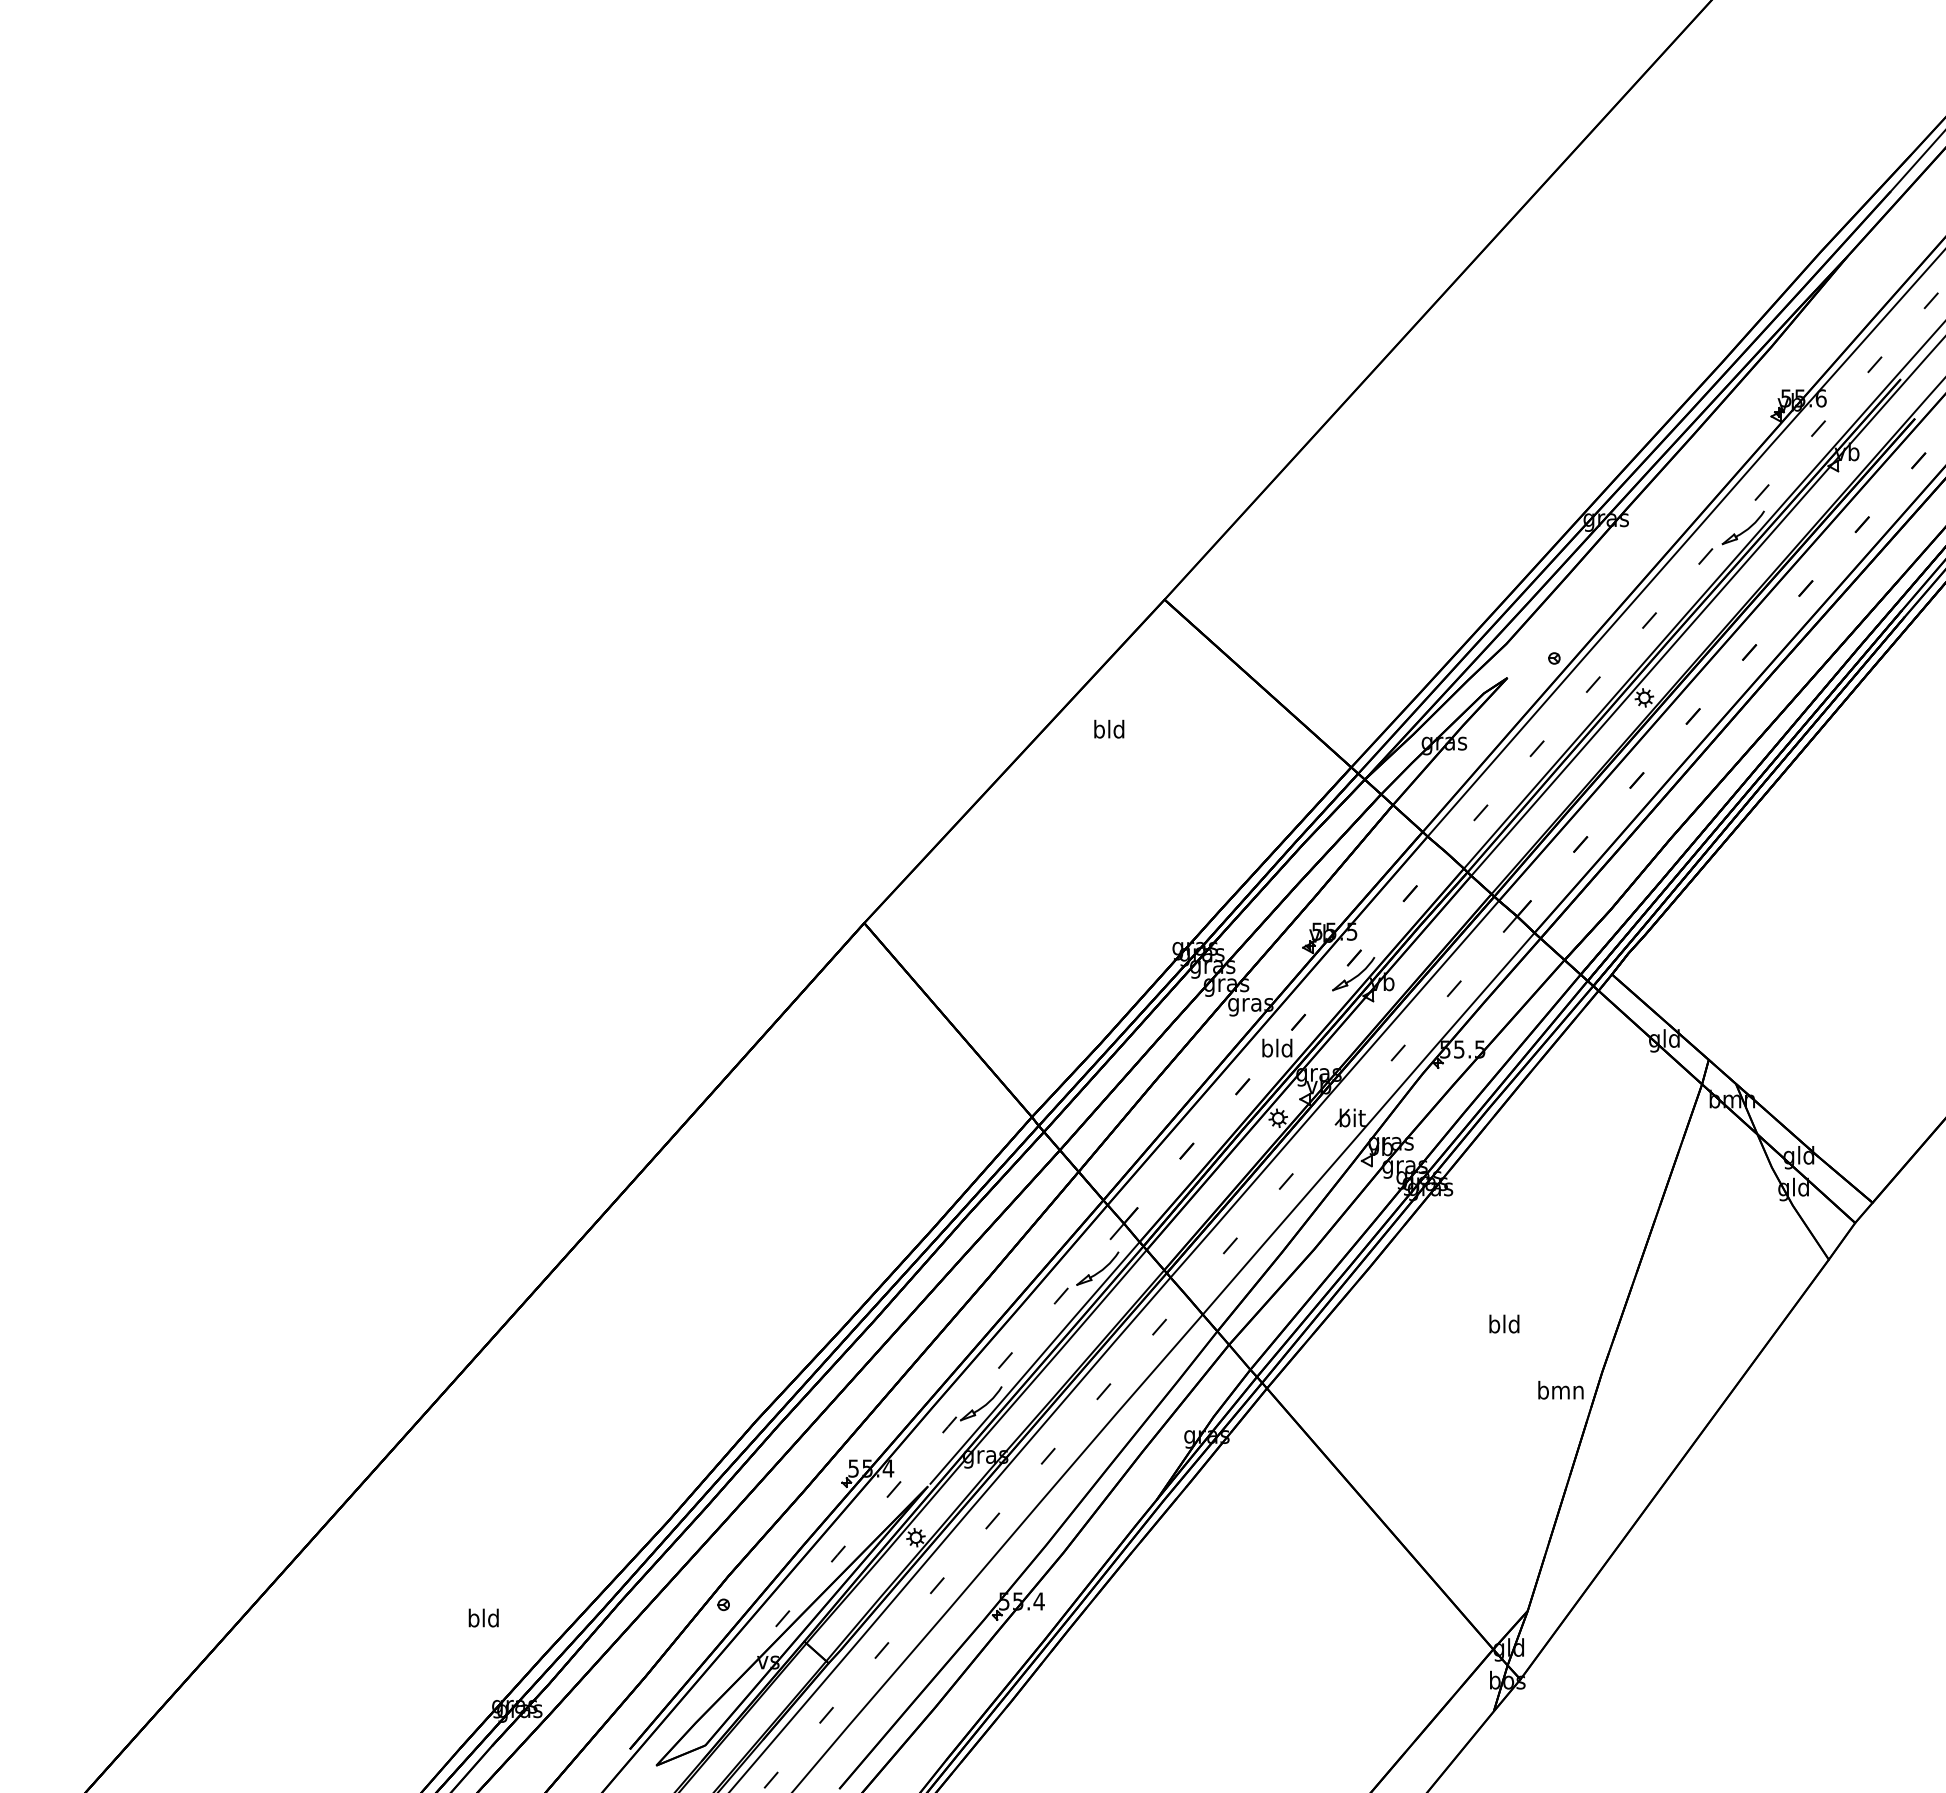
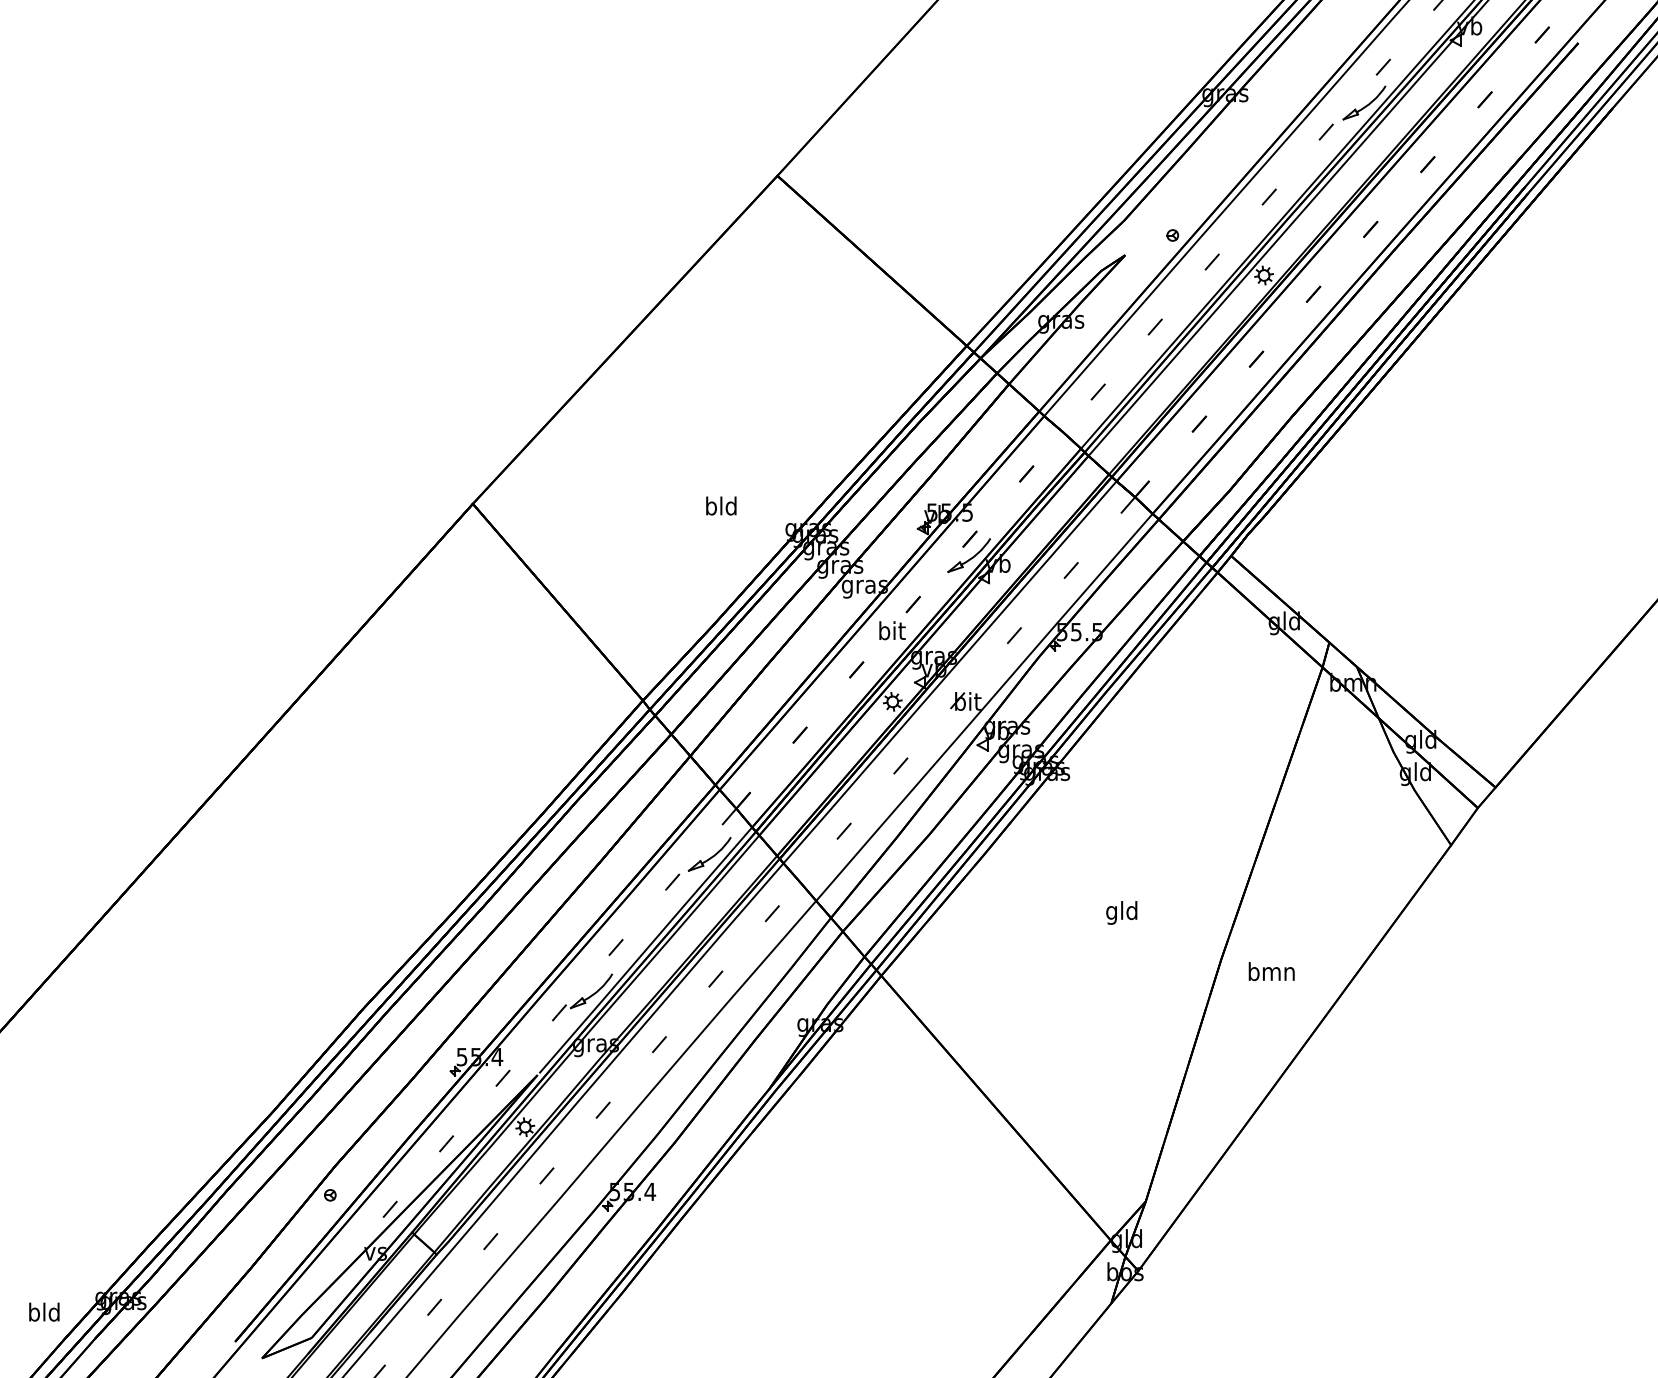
text: (1109, 728) -> (721, 505), moved
text: (1277, 1047) -> (891, 630), bld -> bit
text: (1494, 1326) -> (1112, 913), bld -> gld
text: (1560, 1389) -> (1271, 970), moved
text: (483, 1617) -> (44, 1311), moved

